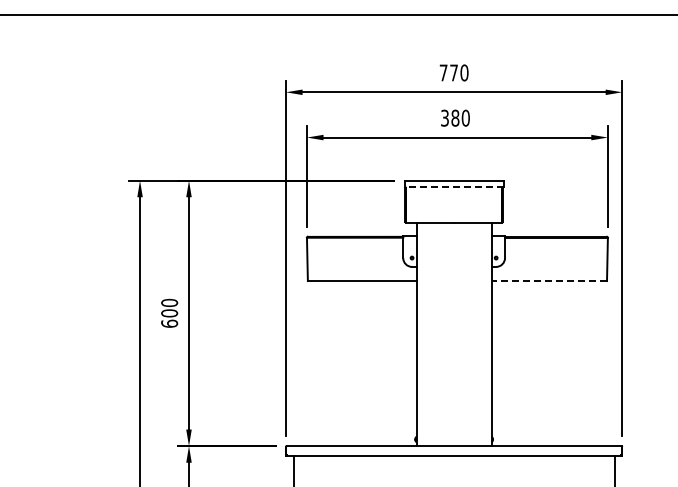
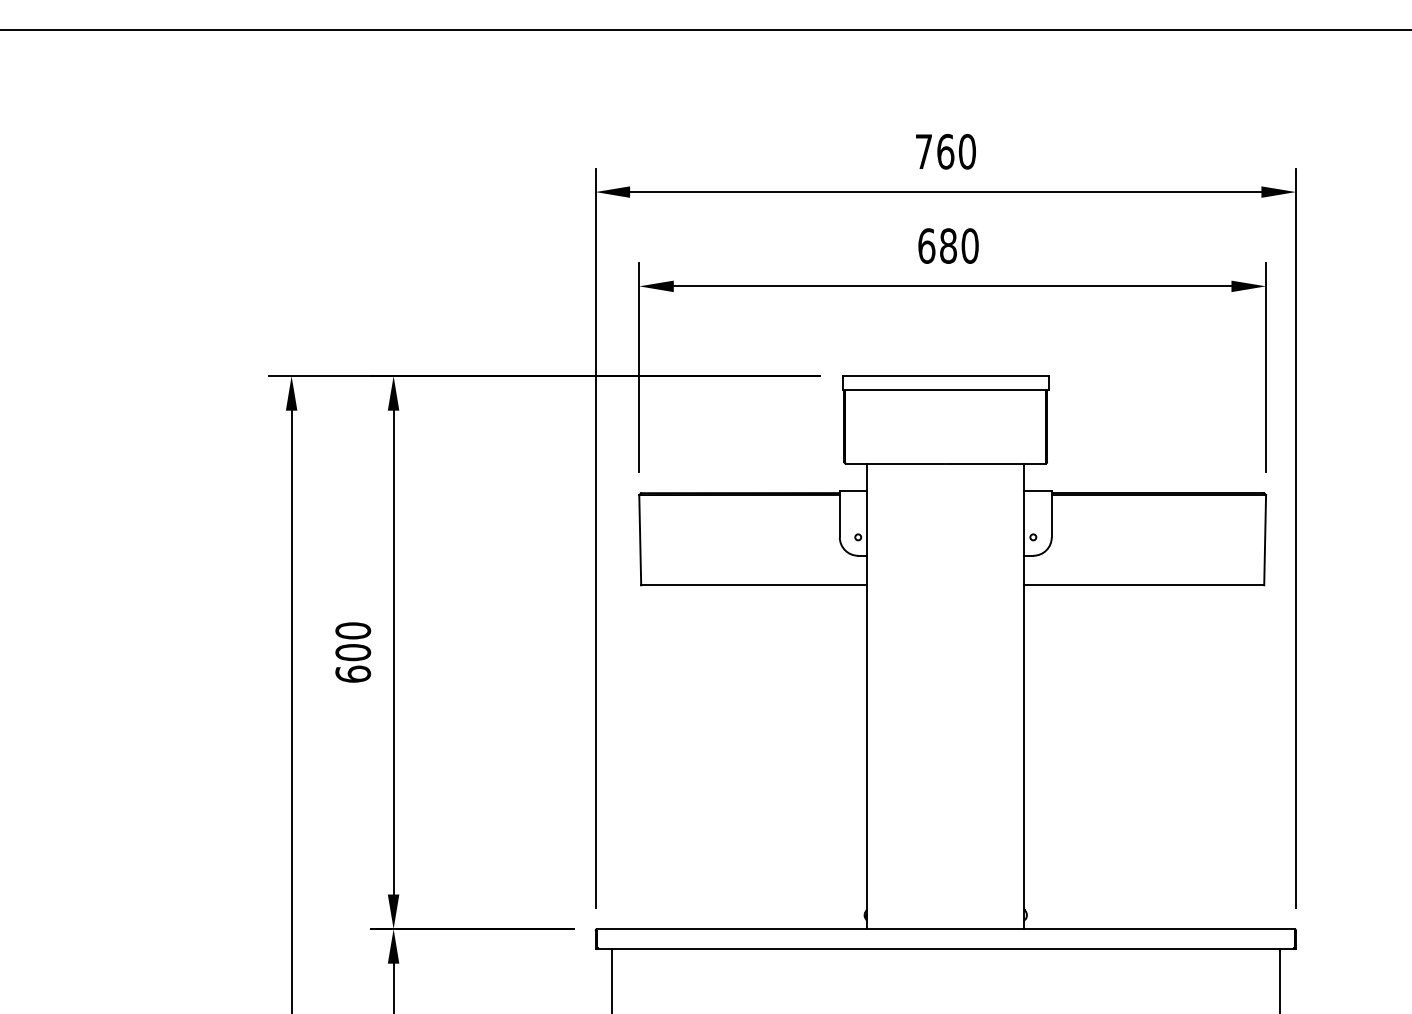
text: (454, 72) -> (946, 150), 770 -> 760
text: (445, 117) -> (927, 244), 380 -> 680
line: (454, 187) -> (946, 390), dashed -> solid
line: (549, 281) -> (1144, 586), dashed -> solid

